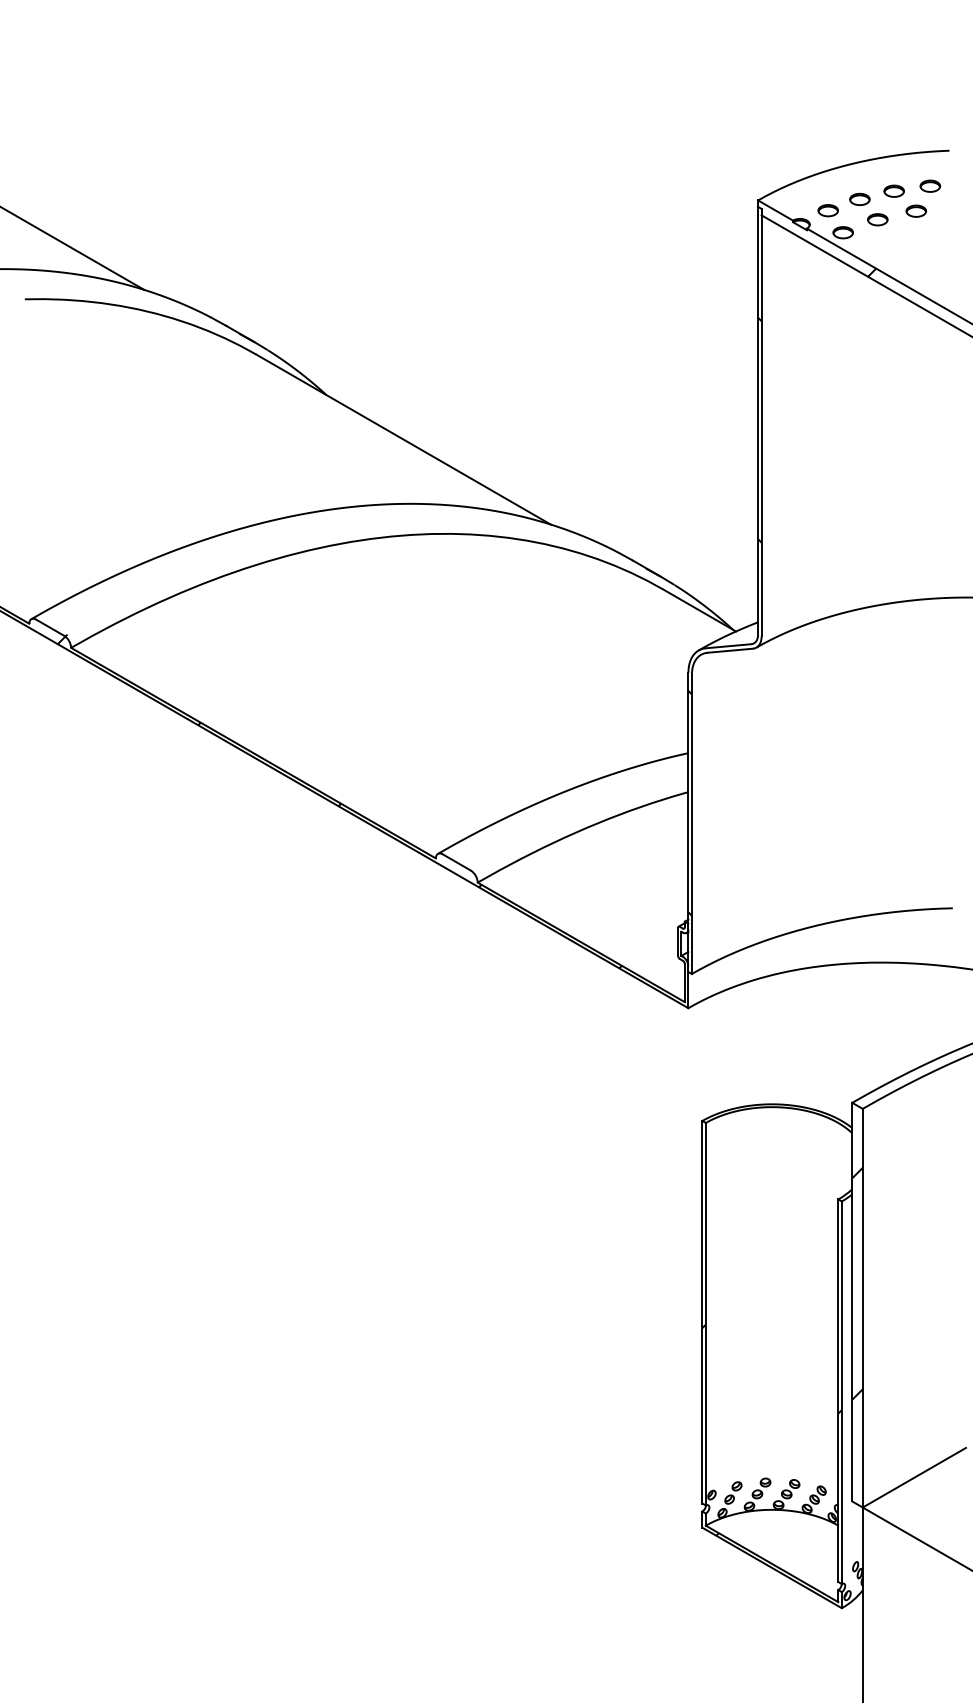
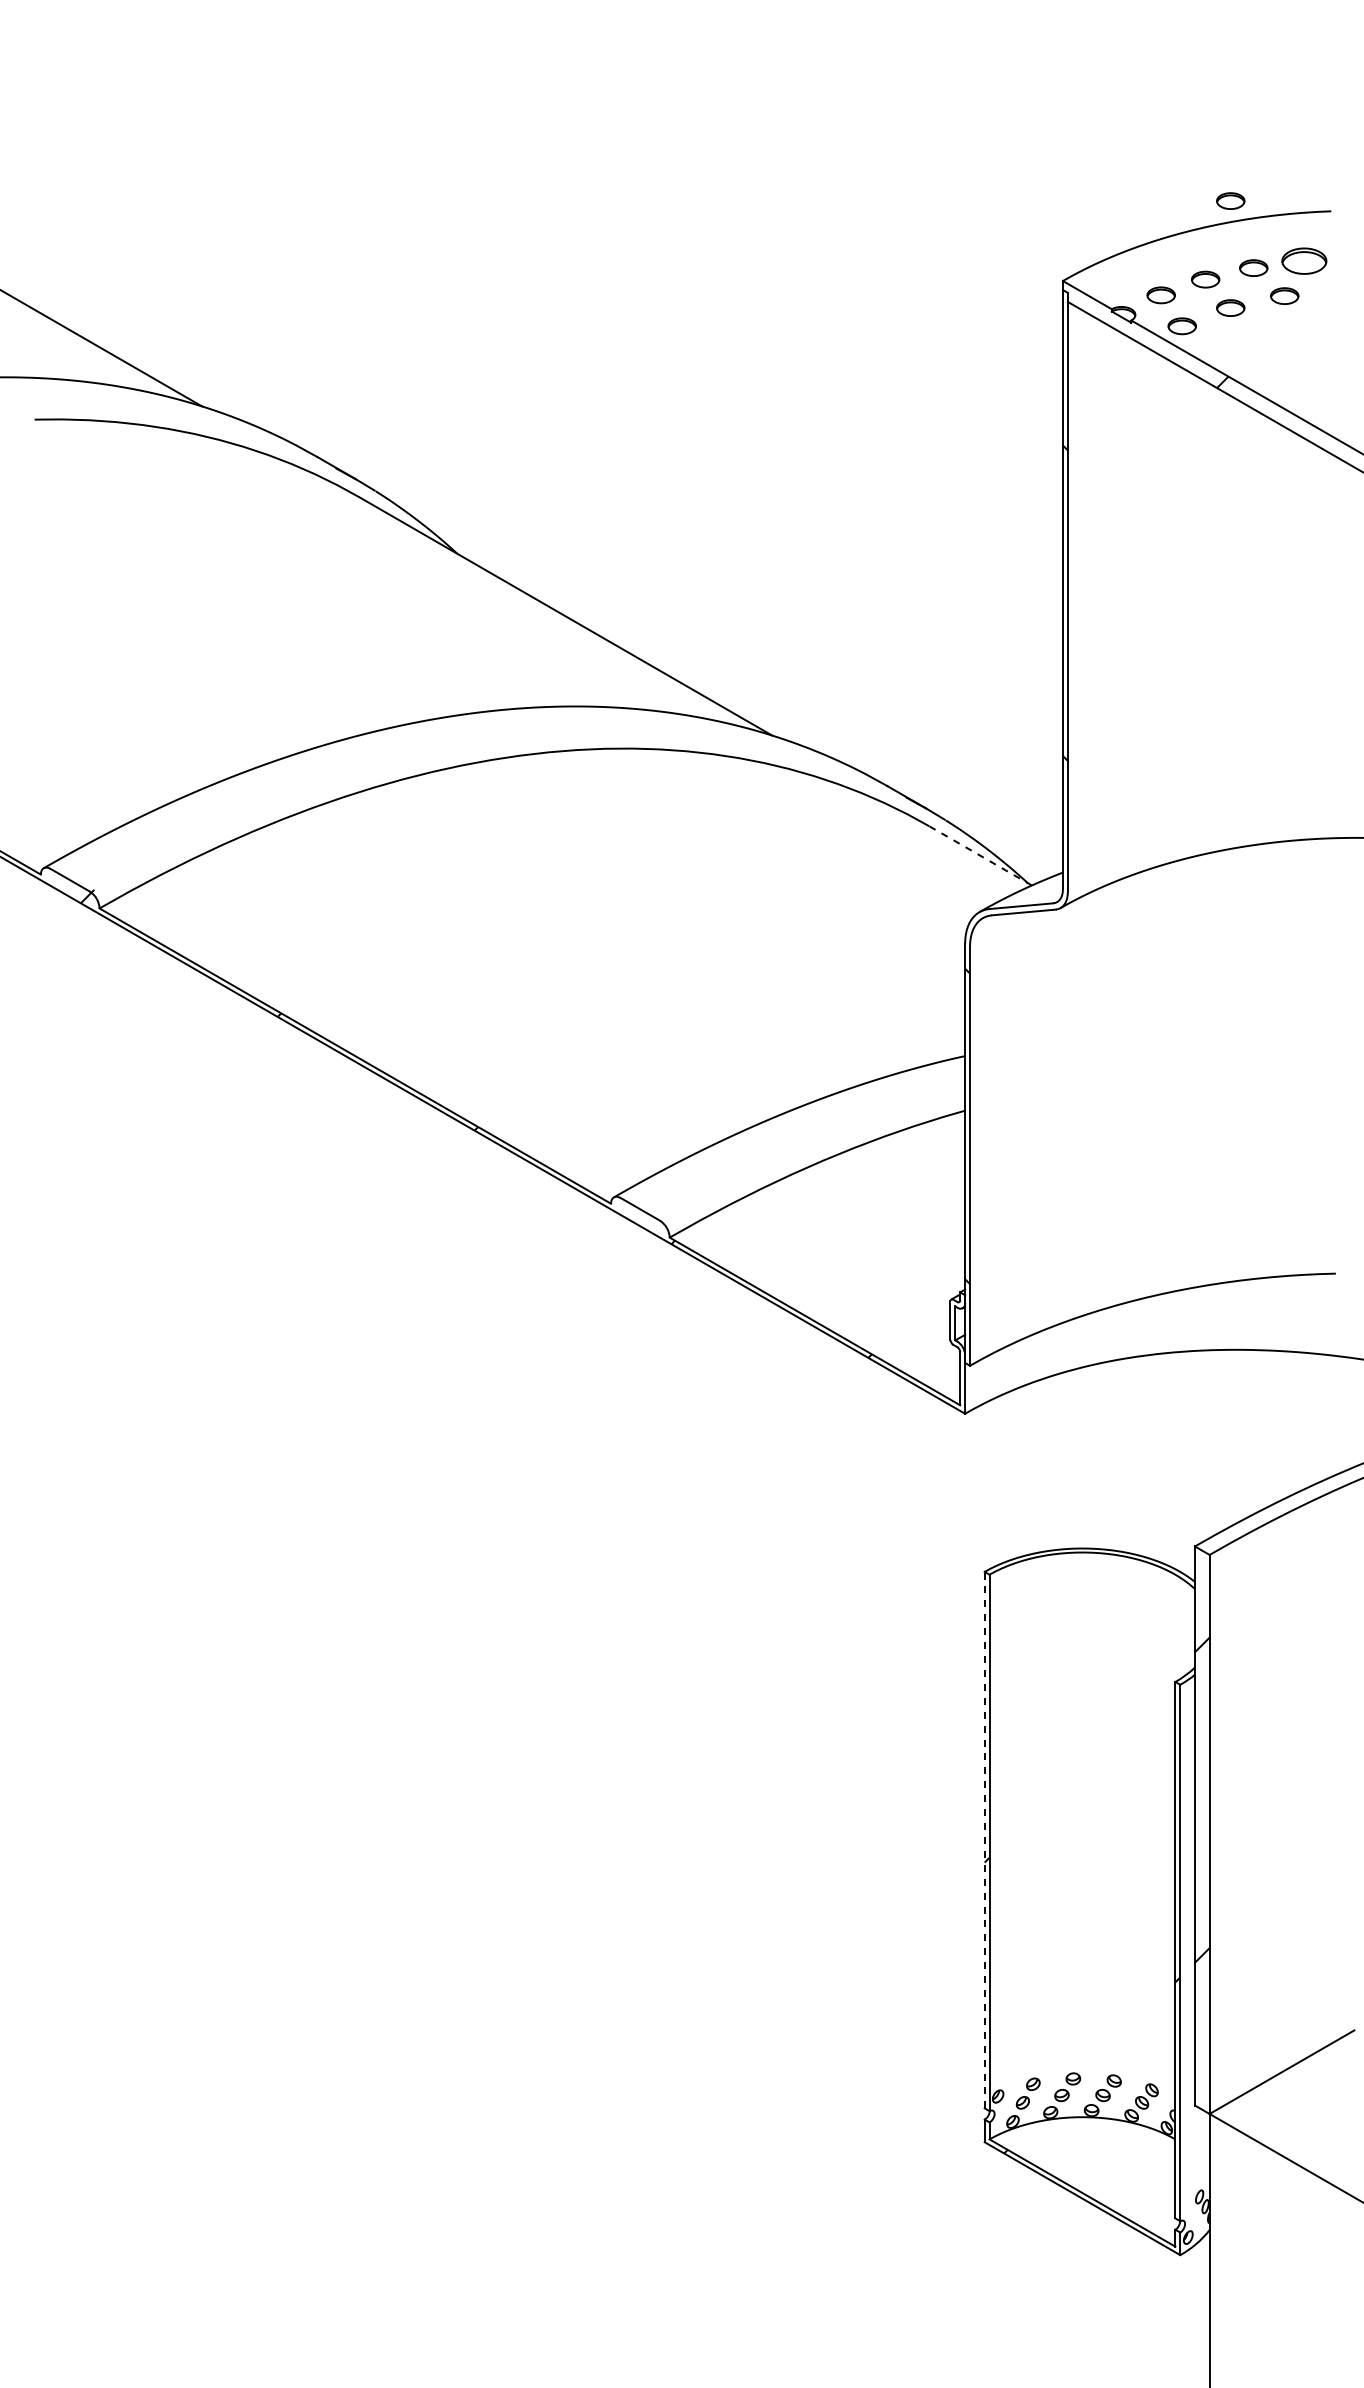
part: (877, 143) -> (1230, 200), added
part: (930, 185) -> (1304, 260), size x1.6
line: (699, 610) -> (980, 855), solid -> dashed
line: (702, 1311) -> (984, 1839), solid -> dashed

